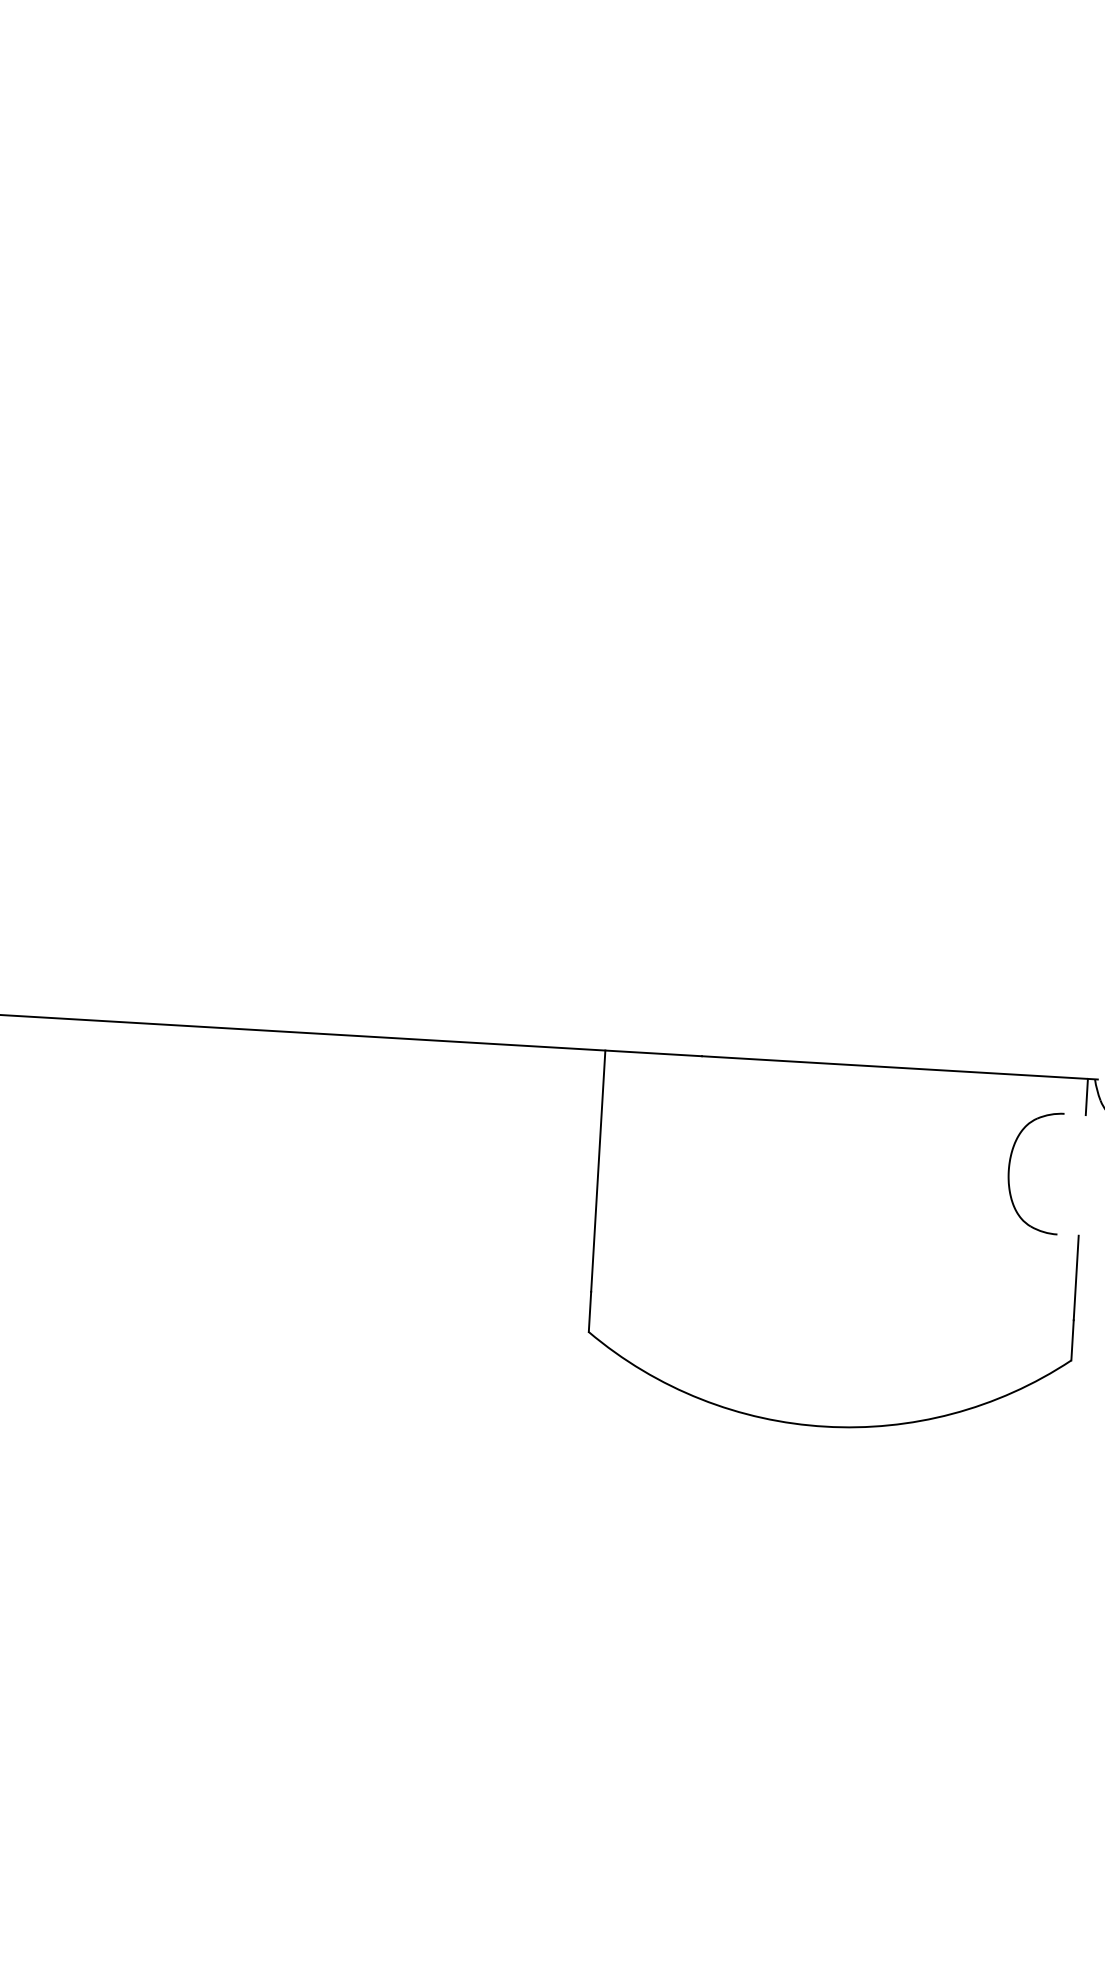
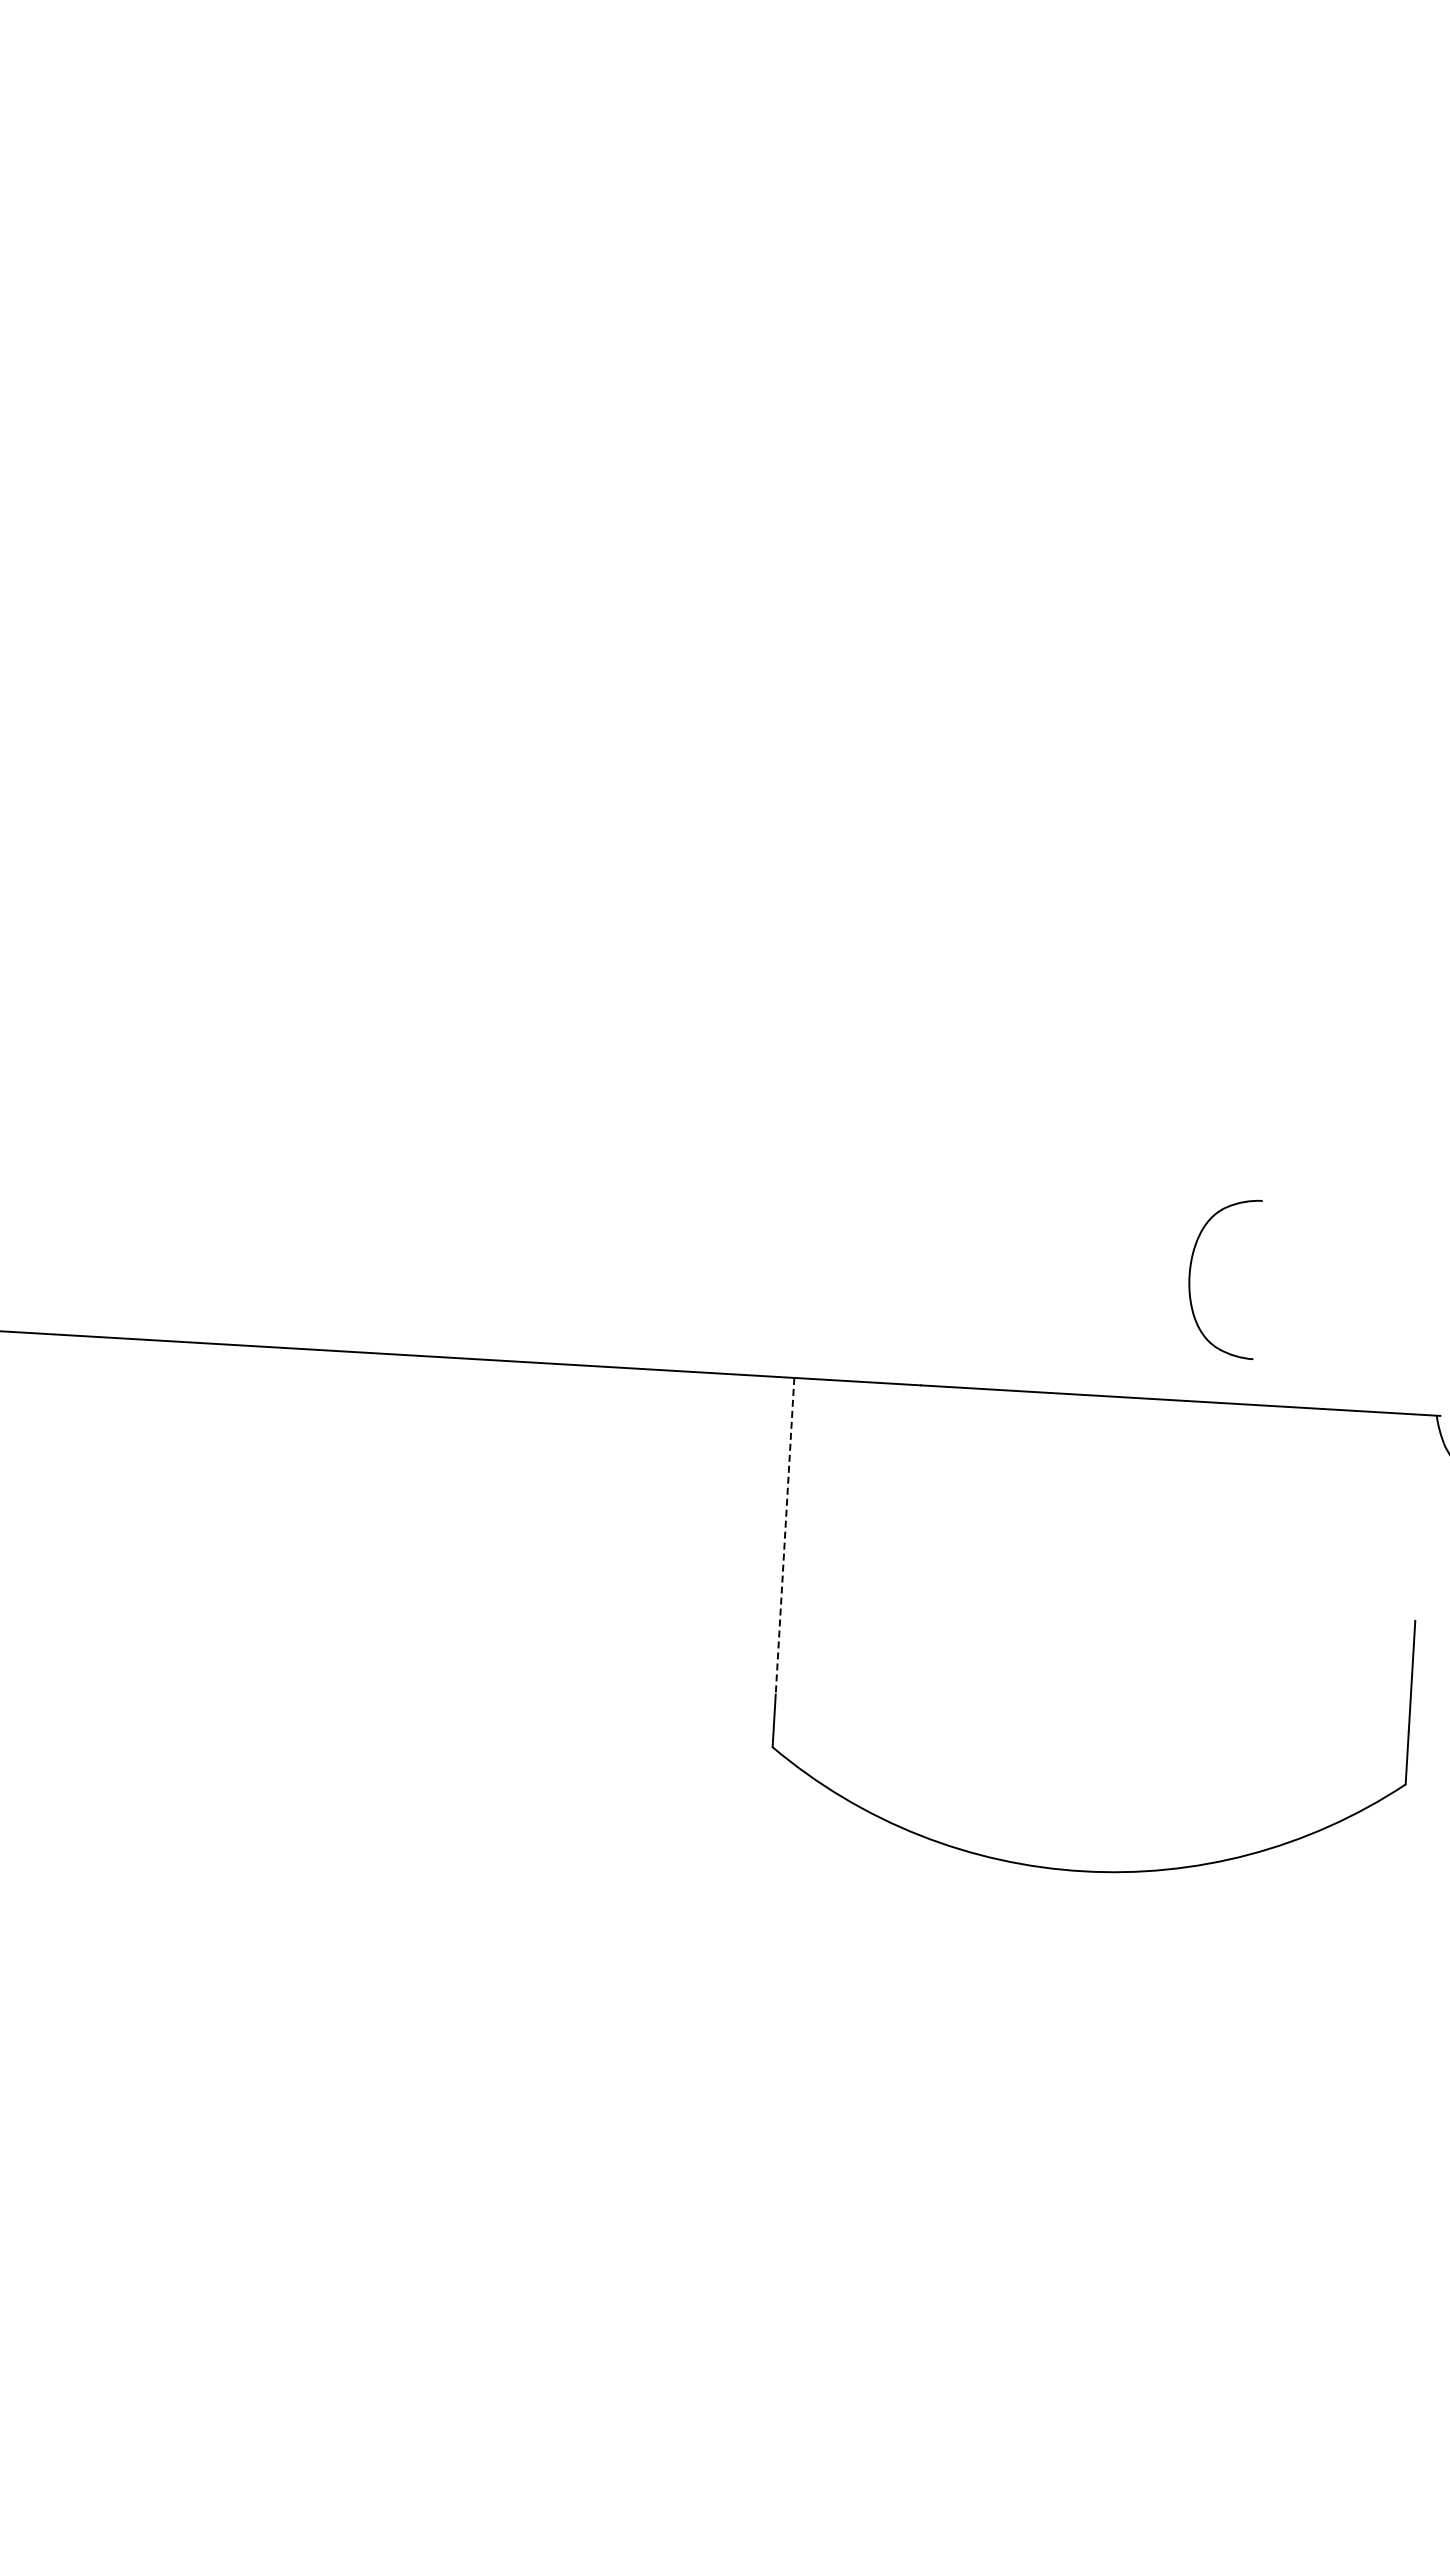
line: (1086, 1096) -> (1425, 1438), removed
line: (598, 1171) -> (785, 1536), solid -> dashed
part: (1009, 1173) -> (1190, 1279), moved

